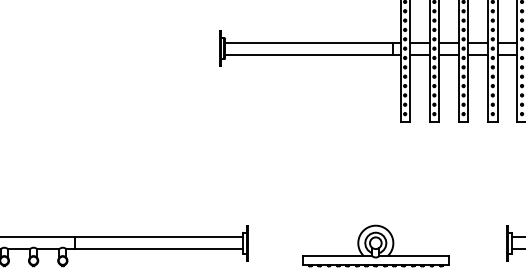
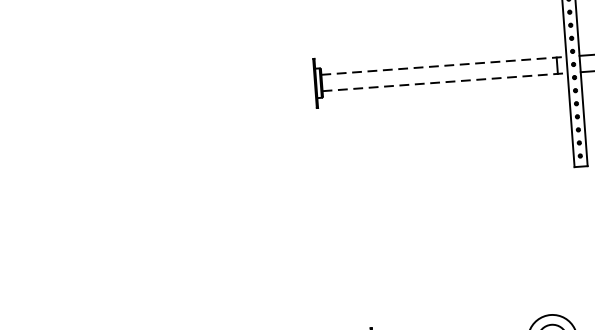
line: (312, 42) -> (443, 65), solid -> dashed
line: (312, 54) -> (444, 82), solid -> dashed

